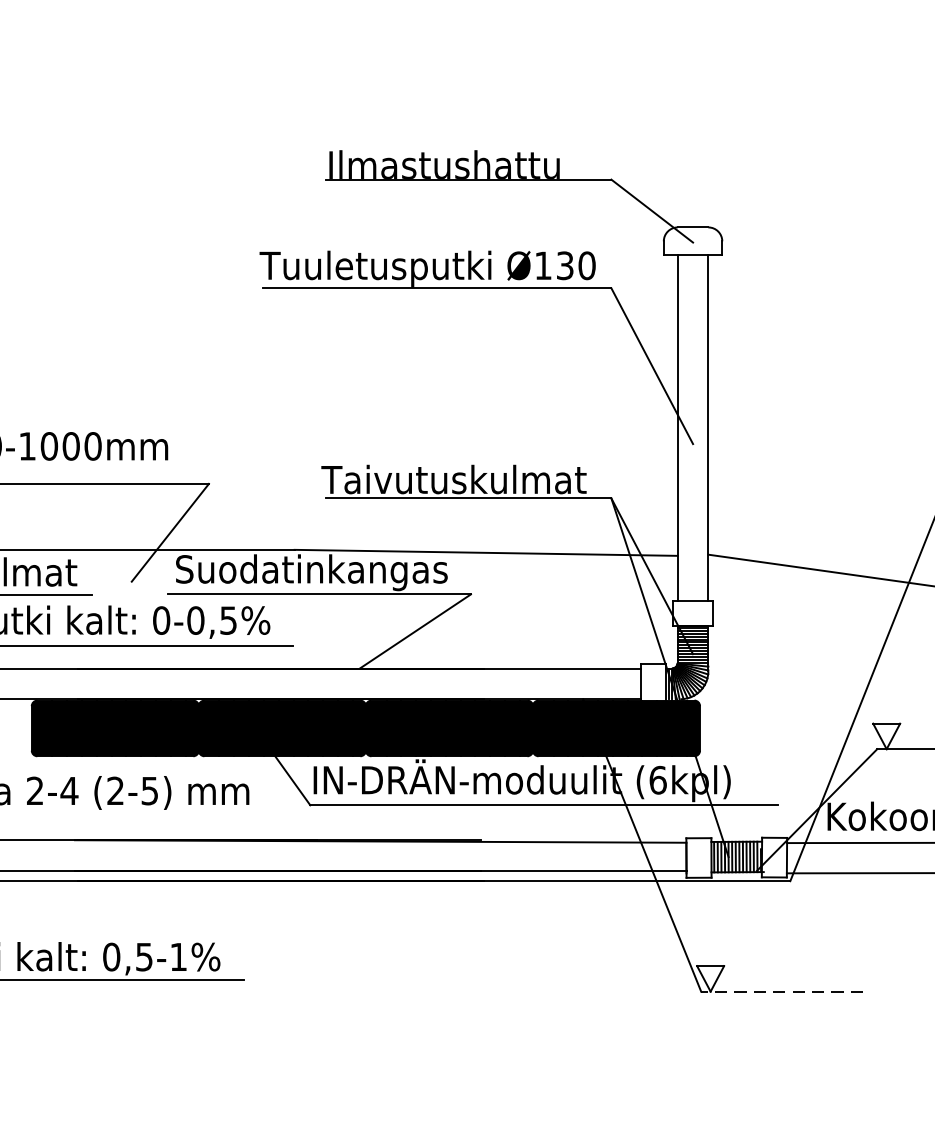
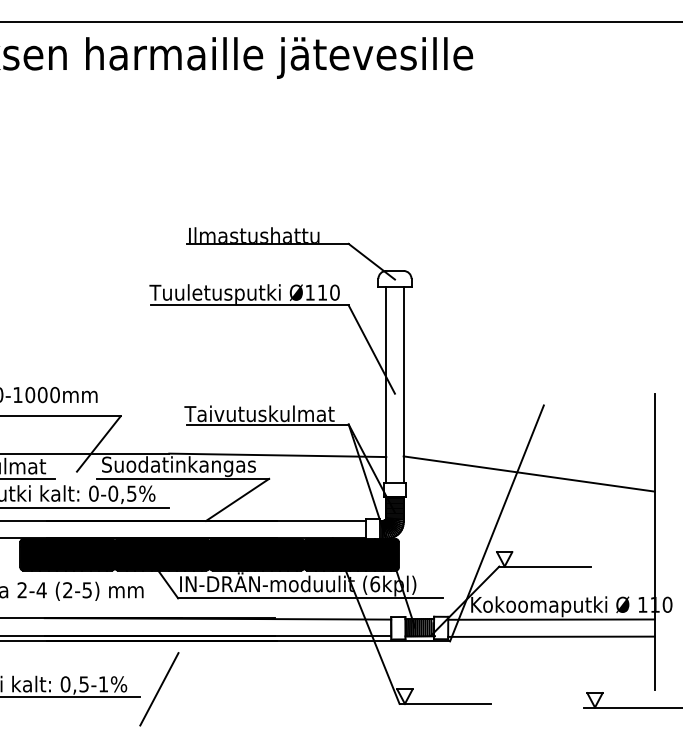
text: (565, 265) -> (322, 292), Ø130 -> Ø110
line: (277, 966) -> (159, 689), added
line: (782, 990) -> (445, 703), dashed -> solid

